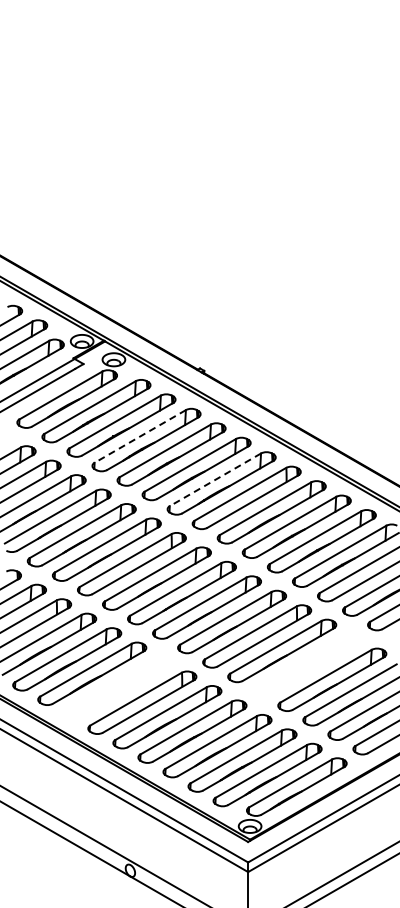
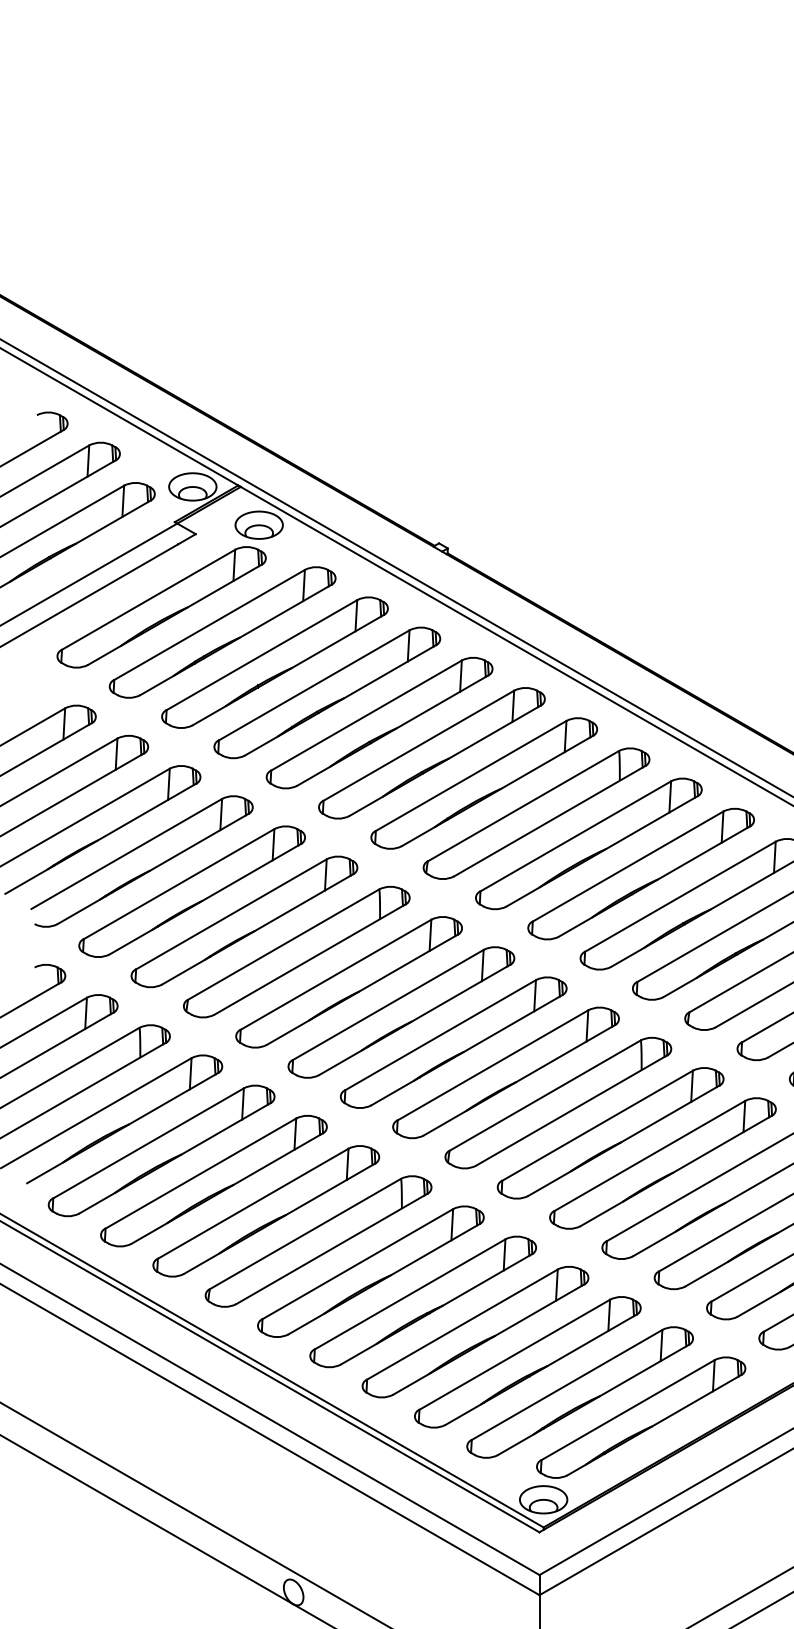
line: (140, 436) -> (314, 685), dashed -> solid
line: (215, 479) -> (471, 775), dashed -> solid
part: (307, 665) -> (663, 1163), added
part: (117, 688) -> (266, 1211), added

